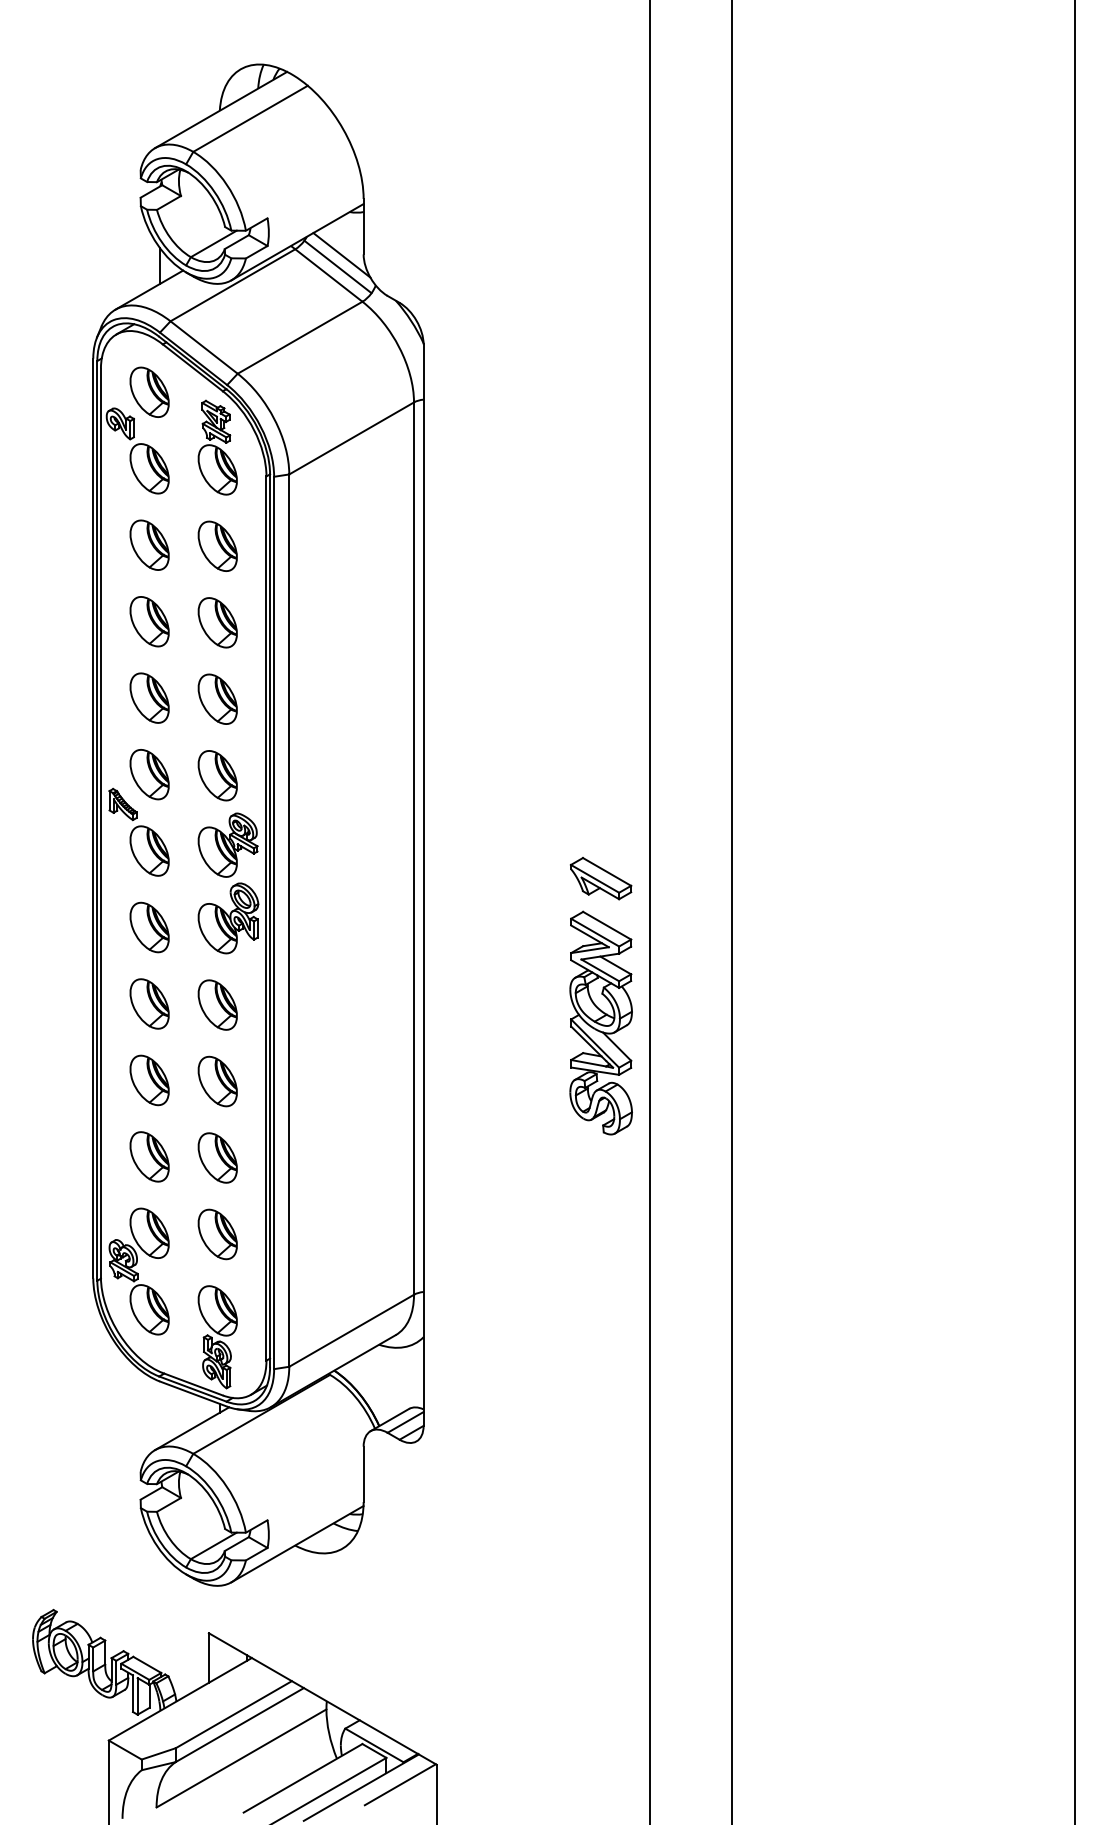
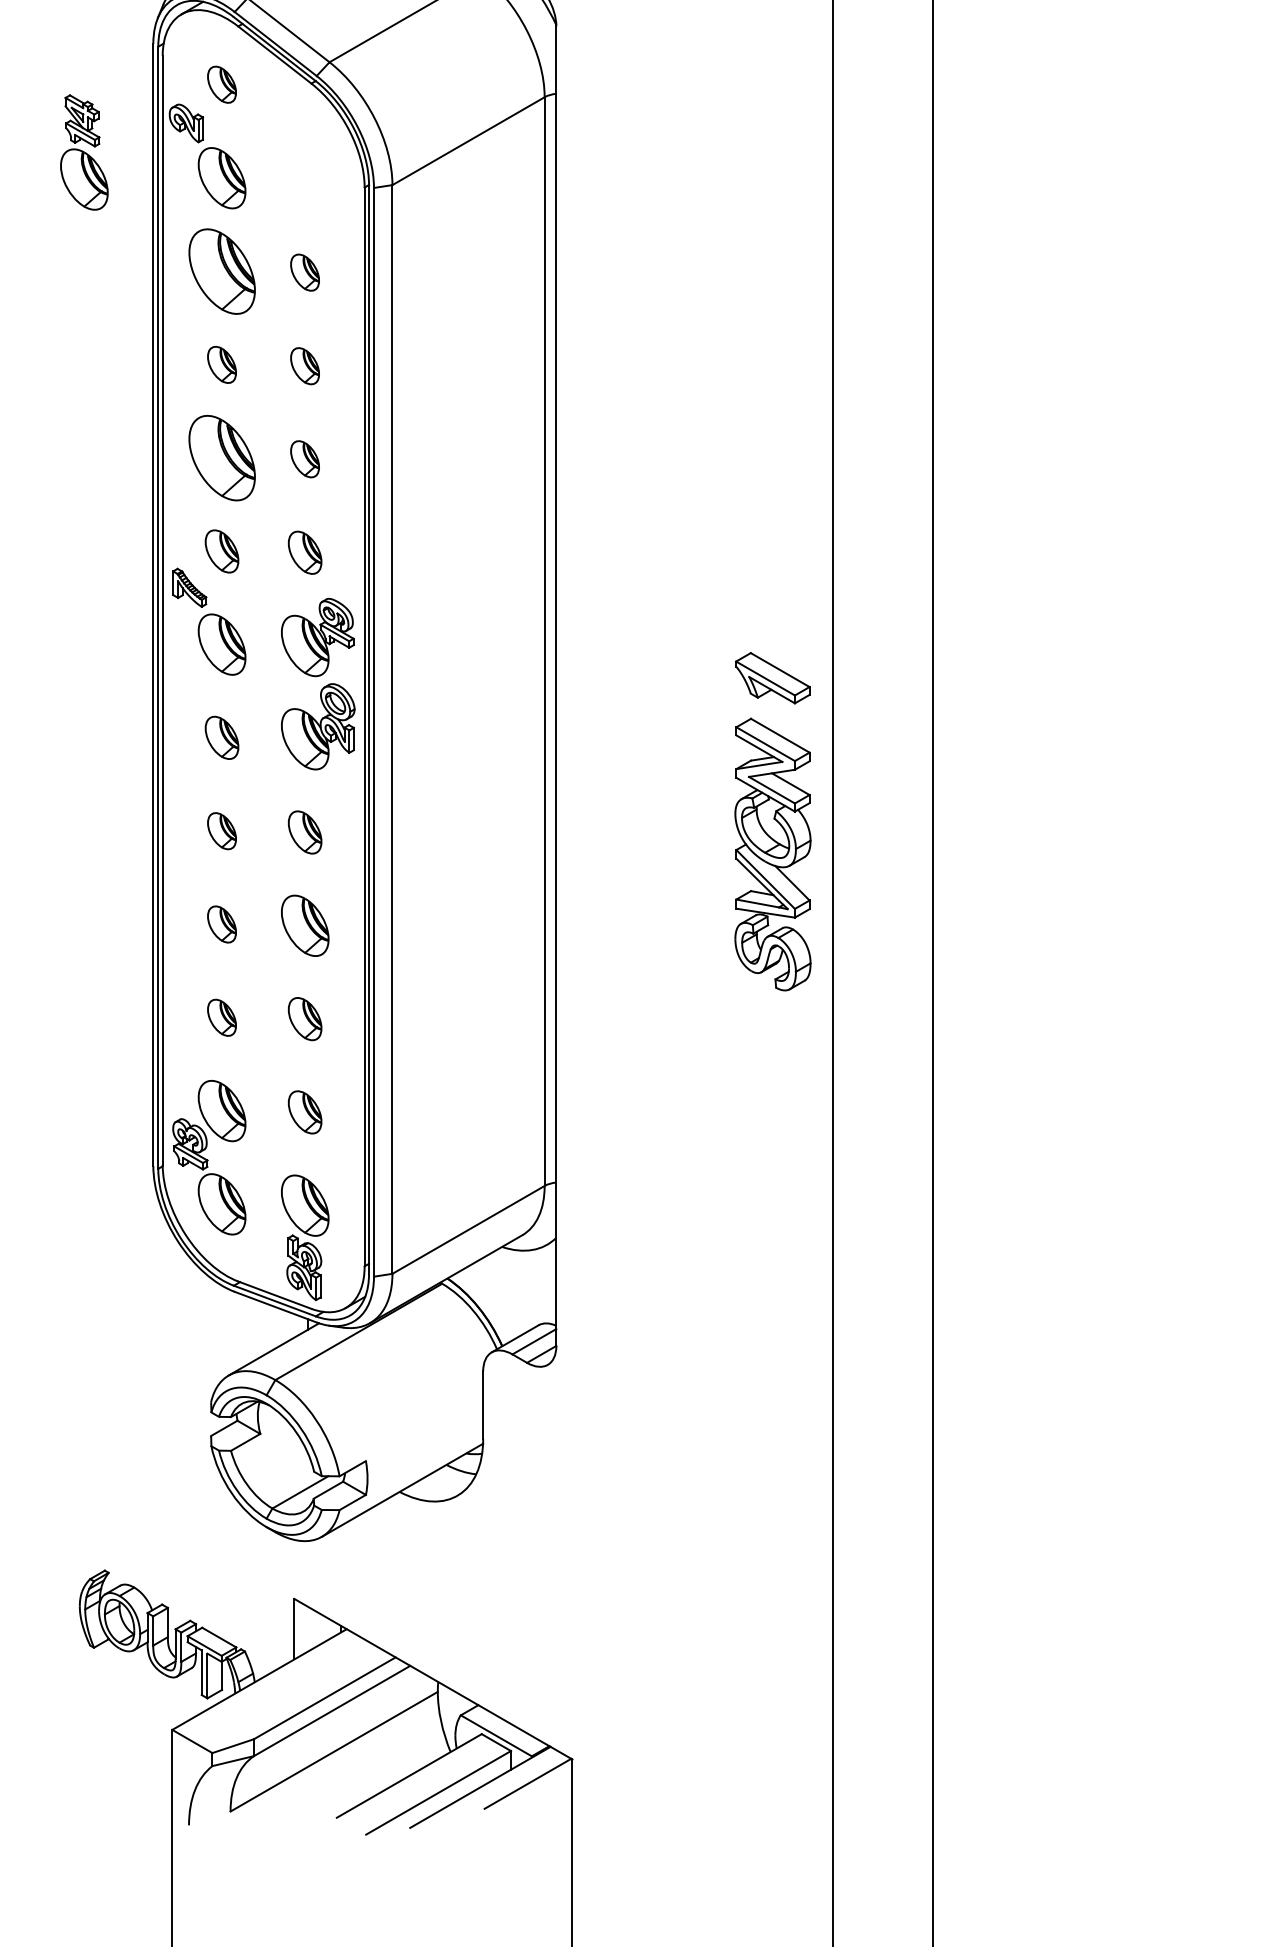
part: (149, 391) -> (221, 83), size x0.6
part: (217, 447) -> (84, 152), moved
part: (149, 544) -> (221, 270), size x1.4
part: (217, 545) -> (304, 271), size x0.6
part: (149, 621) -> (221, 364), size x0.6
part: (217, 622) -> (304, 365), size x0.6
part: (149, 697) -> (221, 457), size x1.4
part: (217, 698) -> (304, 458), size x0.6
part: (149, 774) -> (221, 551), size x0.7
part: (217, 775) -> (304, 552), size x0.7
part: (149, 927) -> (221, 737), size x0.7
part: (149, 1003) -> (221, 830), size x0.6
part: (217, 1004) -> (304, 831), size x0.7
part: (149, 1080) -> (221, 924), size x0.6
part: (149, 1156) -> (221, 1017), size x0.6
part: (217, 1157) -> (304, 1018), size x0.7
part: (217, 1234) -> (304, 1112), size x0.7

